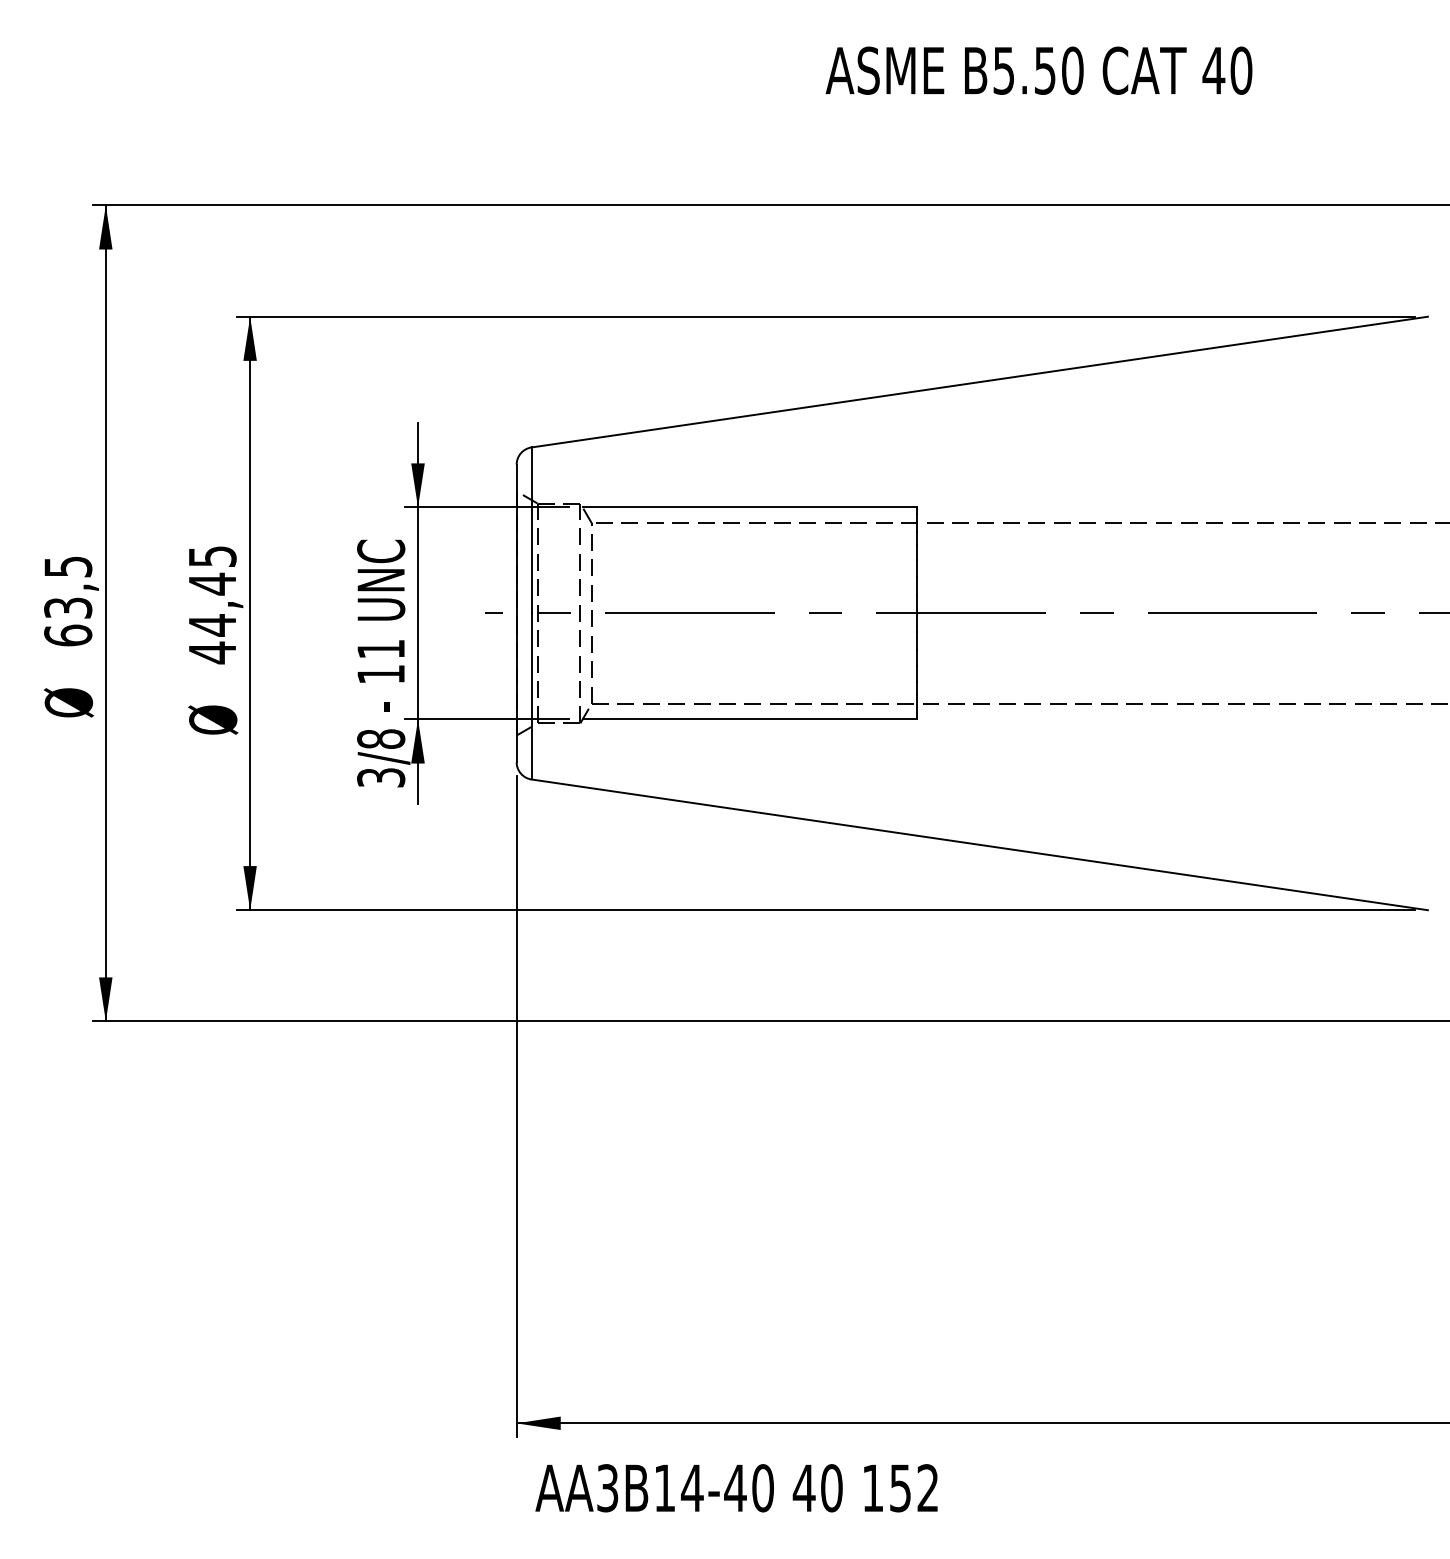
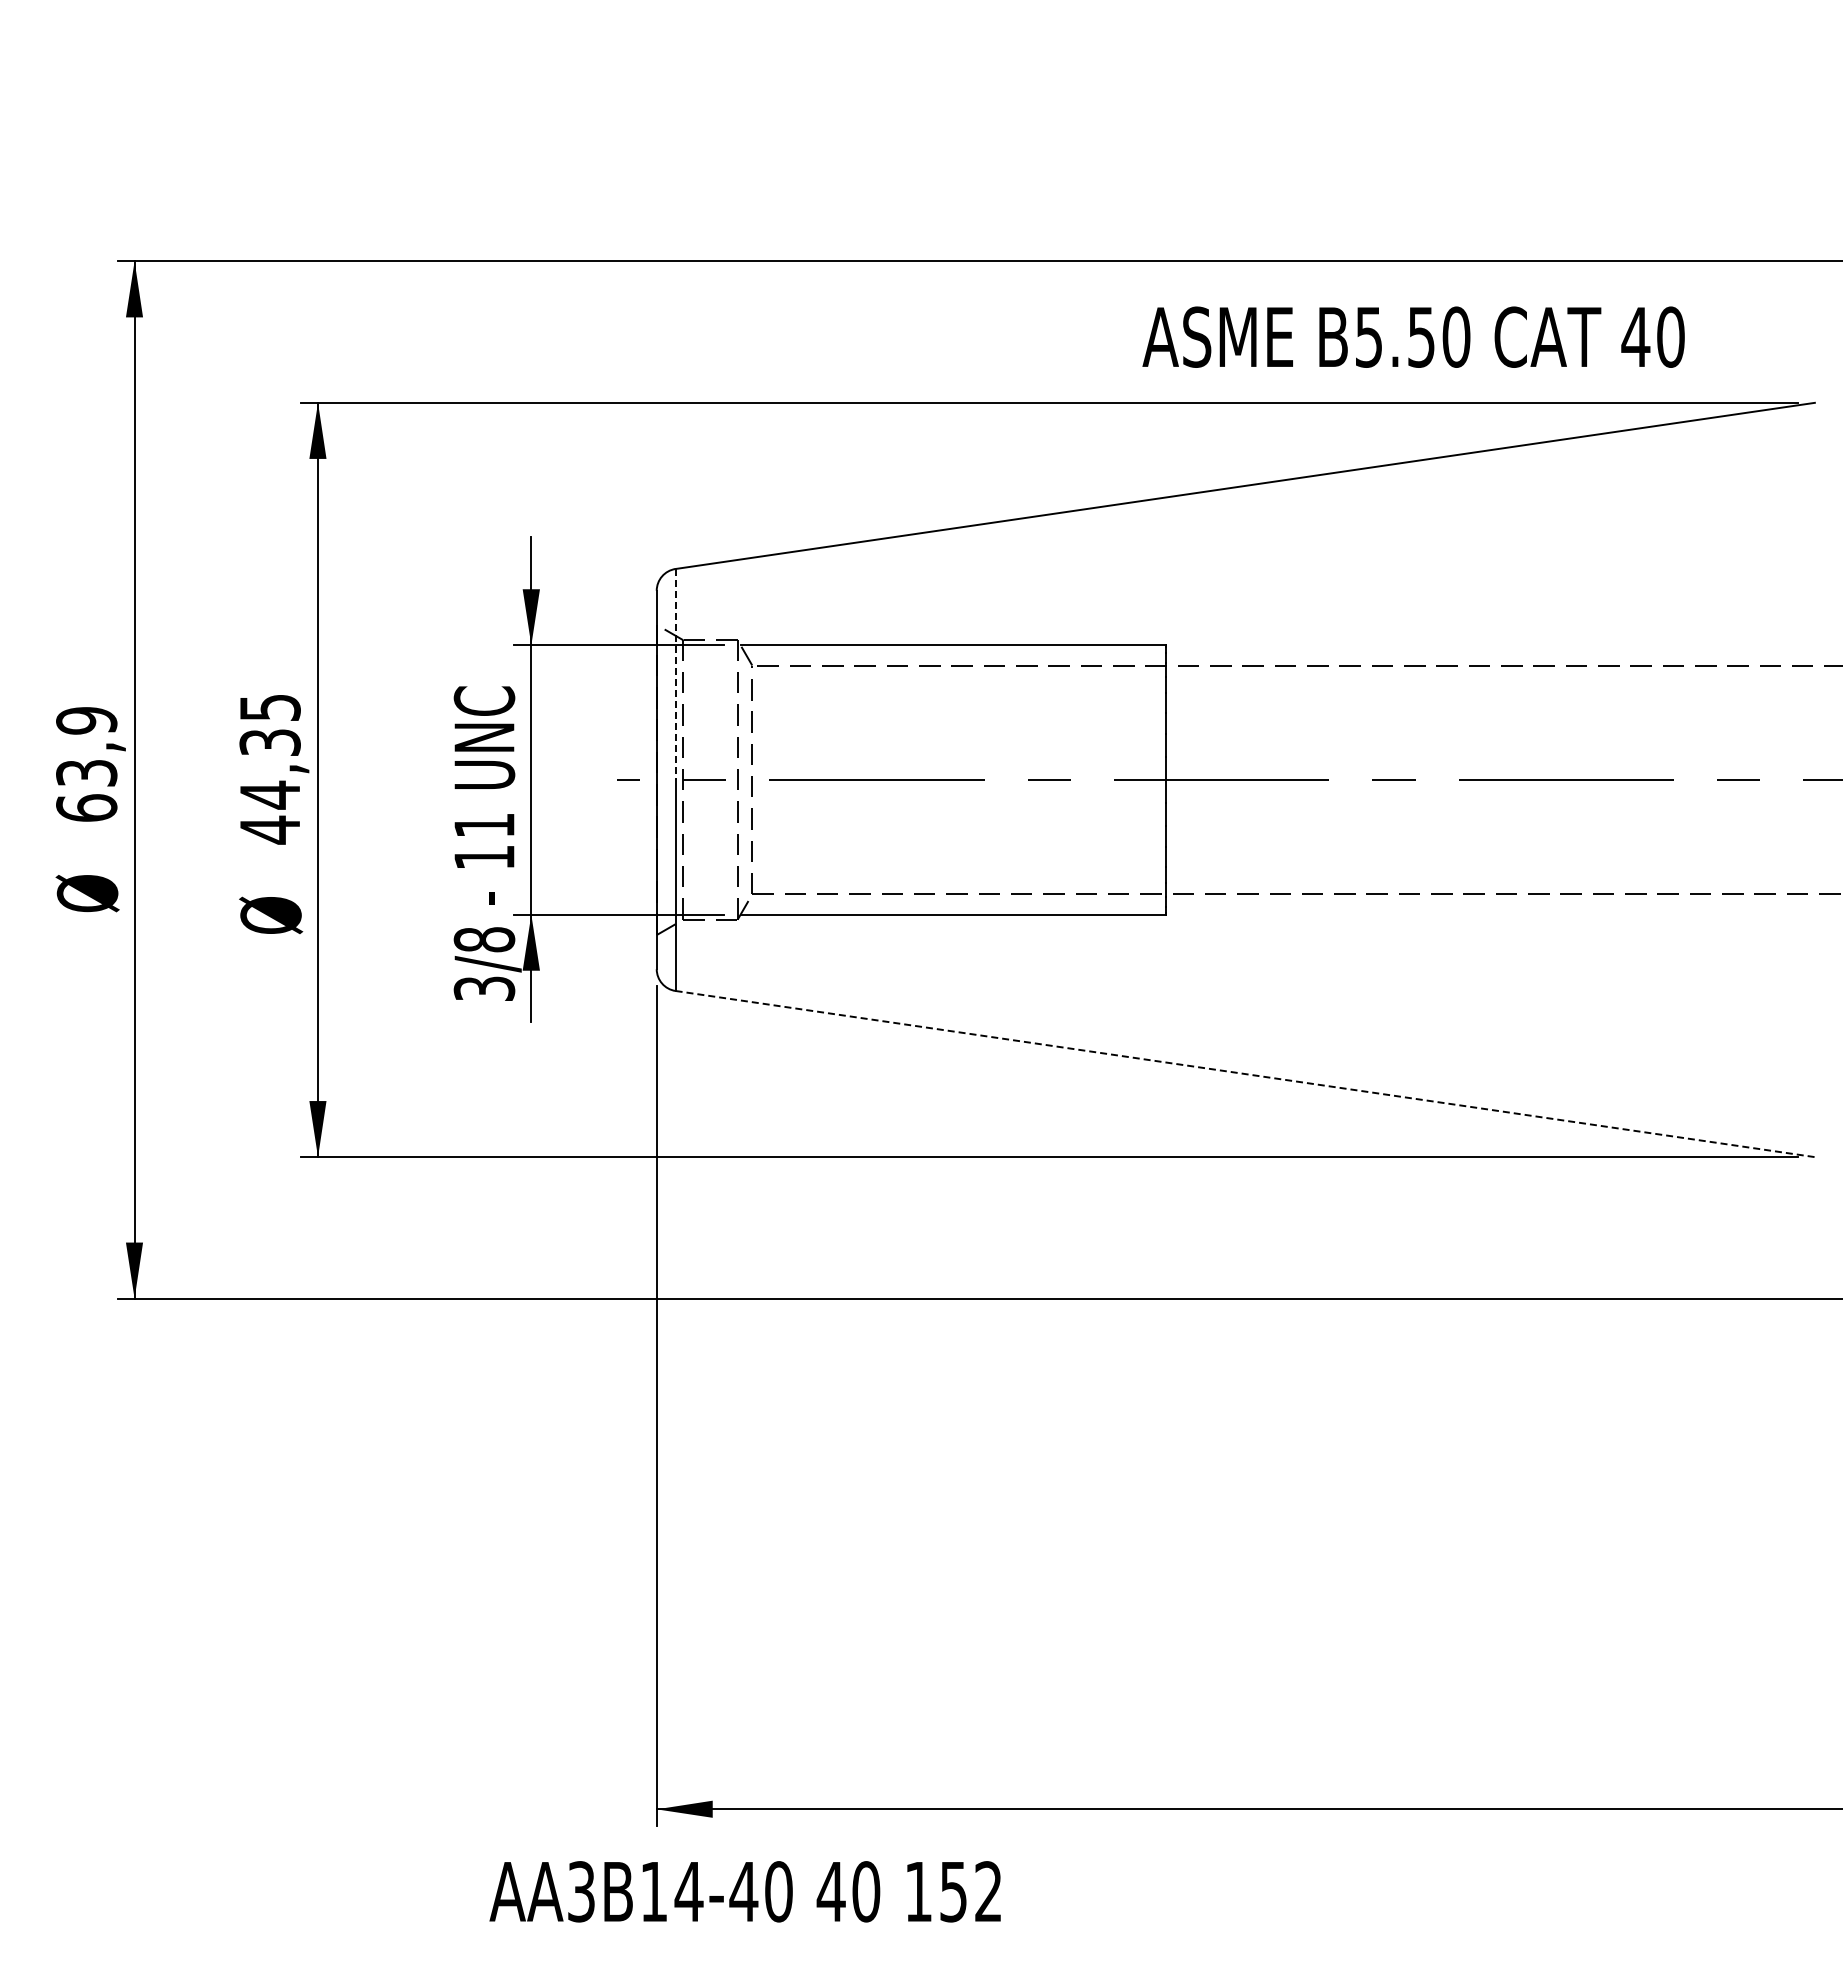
text: (1038, 70) -> (1413, 336), moved
line: (531, 530) -> (675, 674), solid -> dashed
text: (68, 566) -> (86, 720), 63,5 -> 63,9
text: (212, 583) -> (269, 742), 44,45 -> 44,35
line: (979, 845) -> (1245, 1074), solid -> dashed
text: (736, 1488) -> (744, 1891), moved

